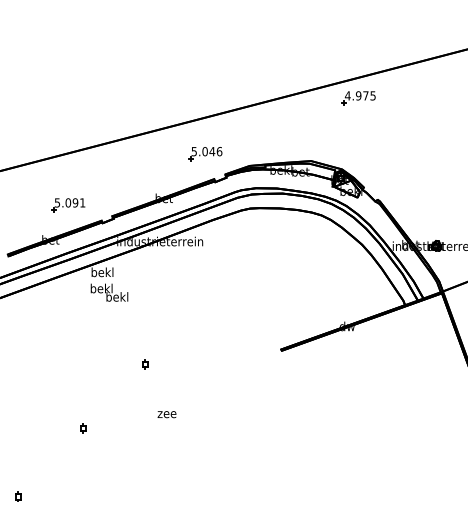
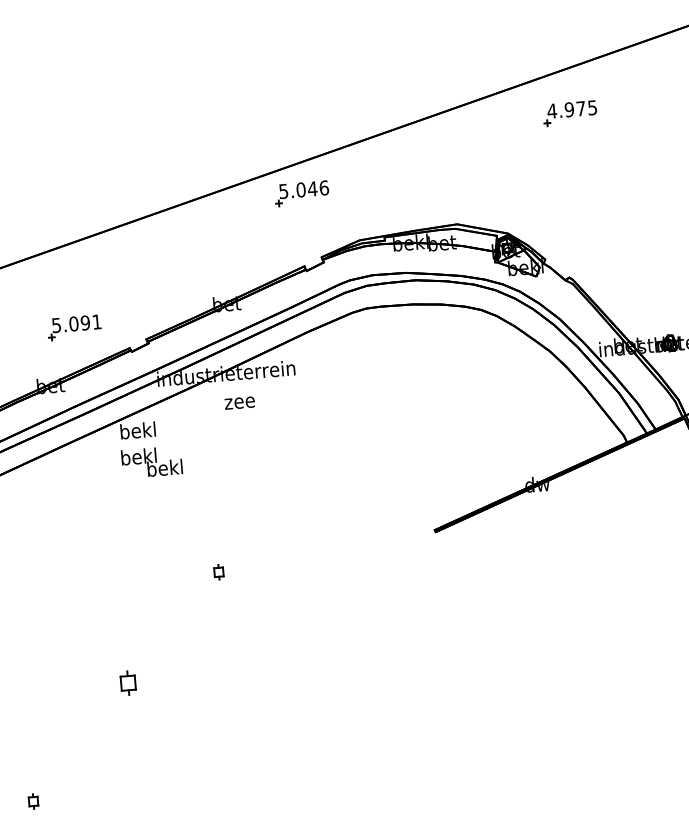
part: (358, 98) -> (569, 113), moved
part: (205, 154) -> (302, 194), moved
text: (166, 414) -> (238, 403), moved
part: (83, 428) -> (128, 683), size x1.6

